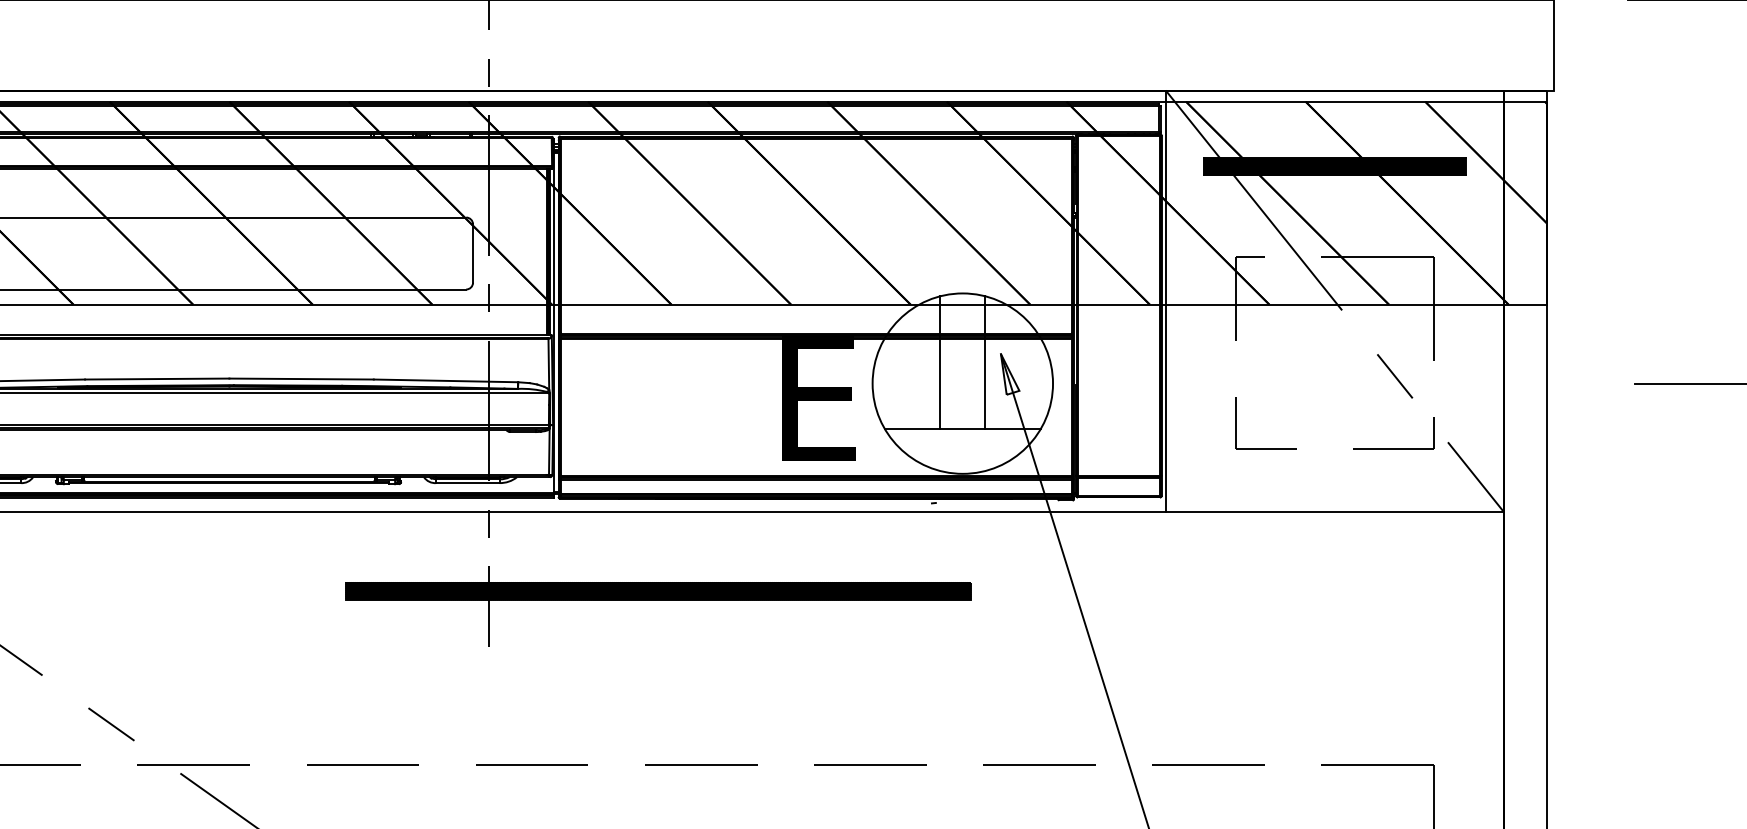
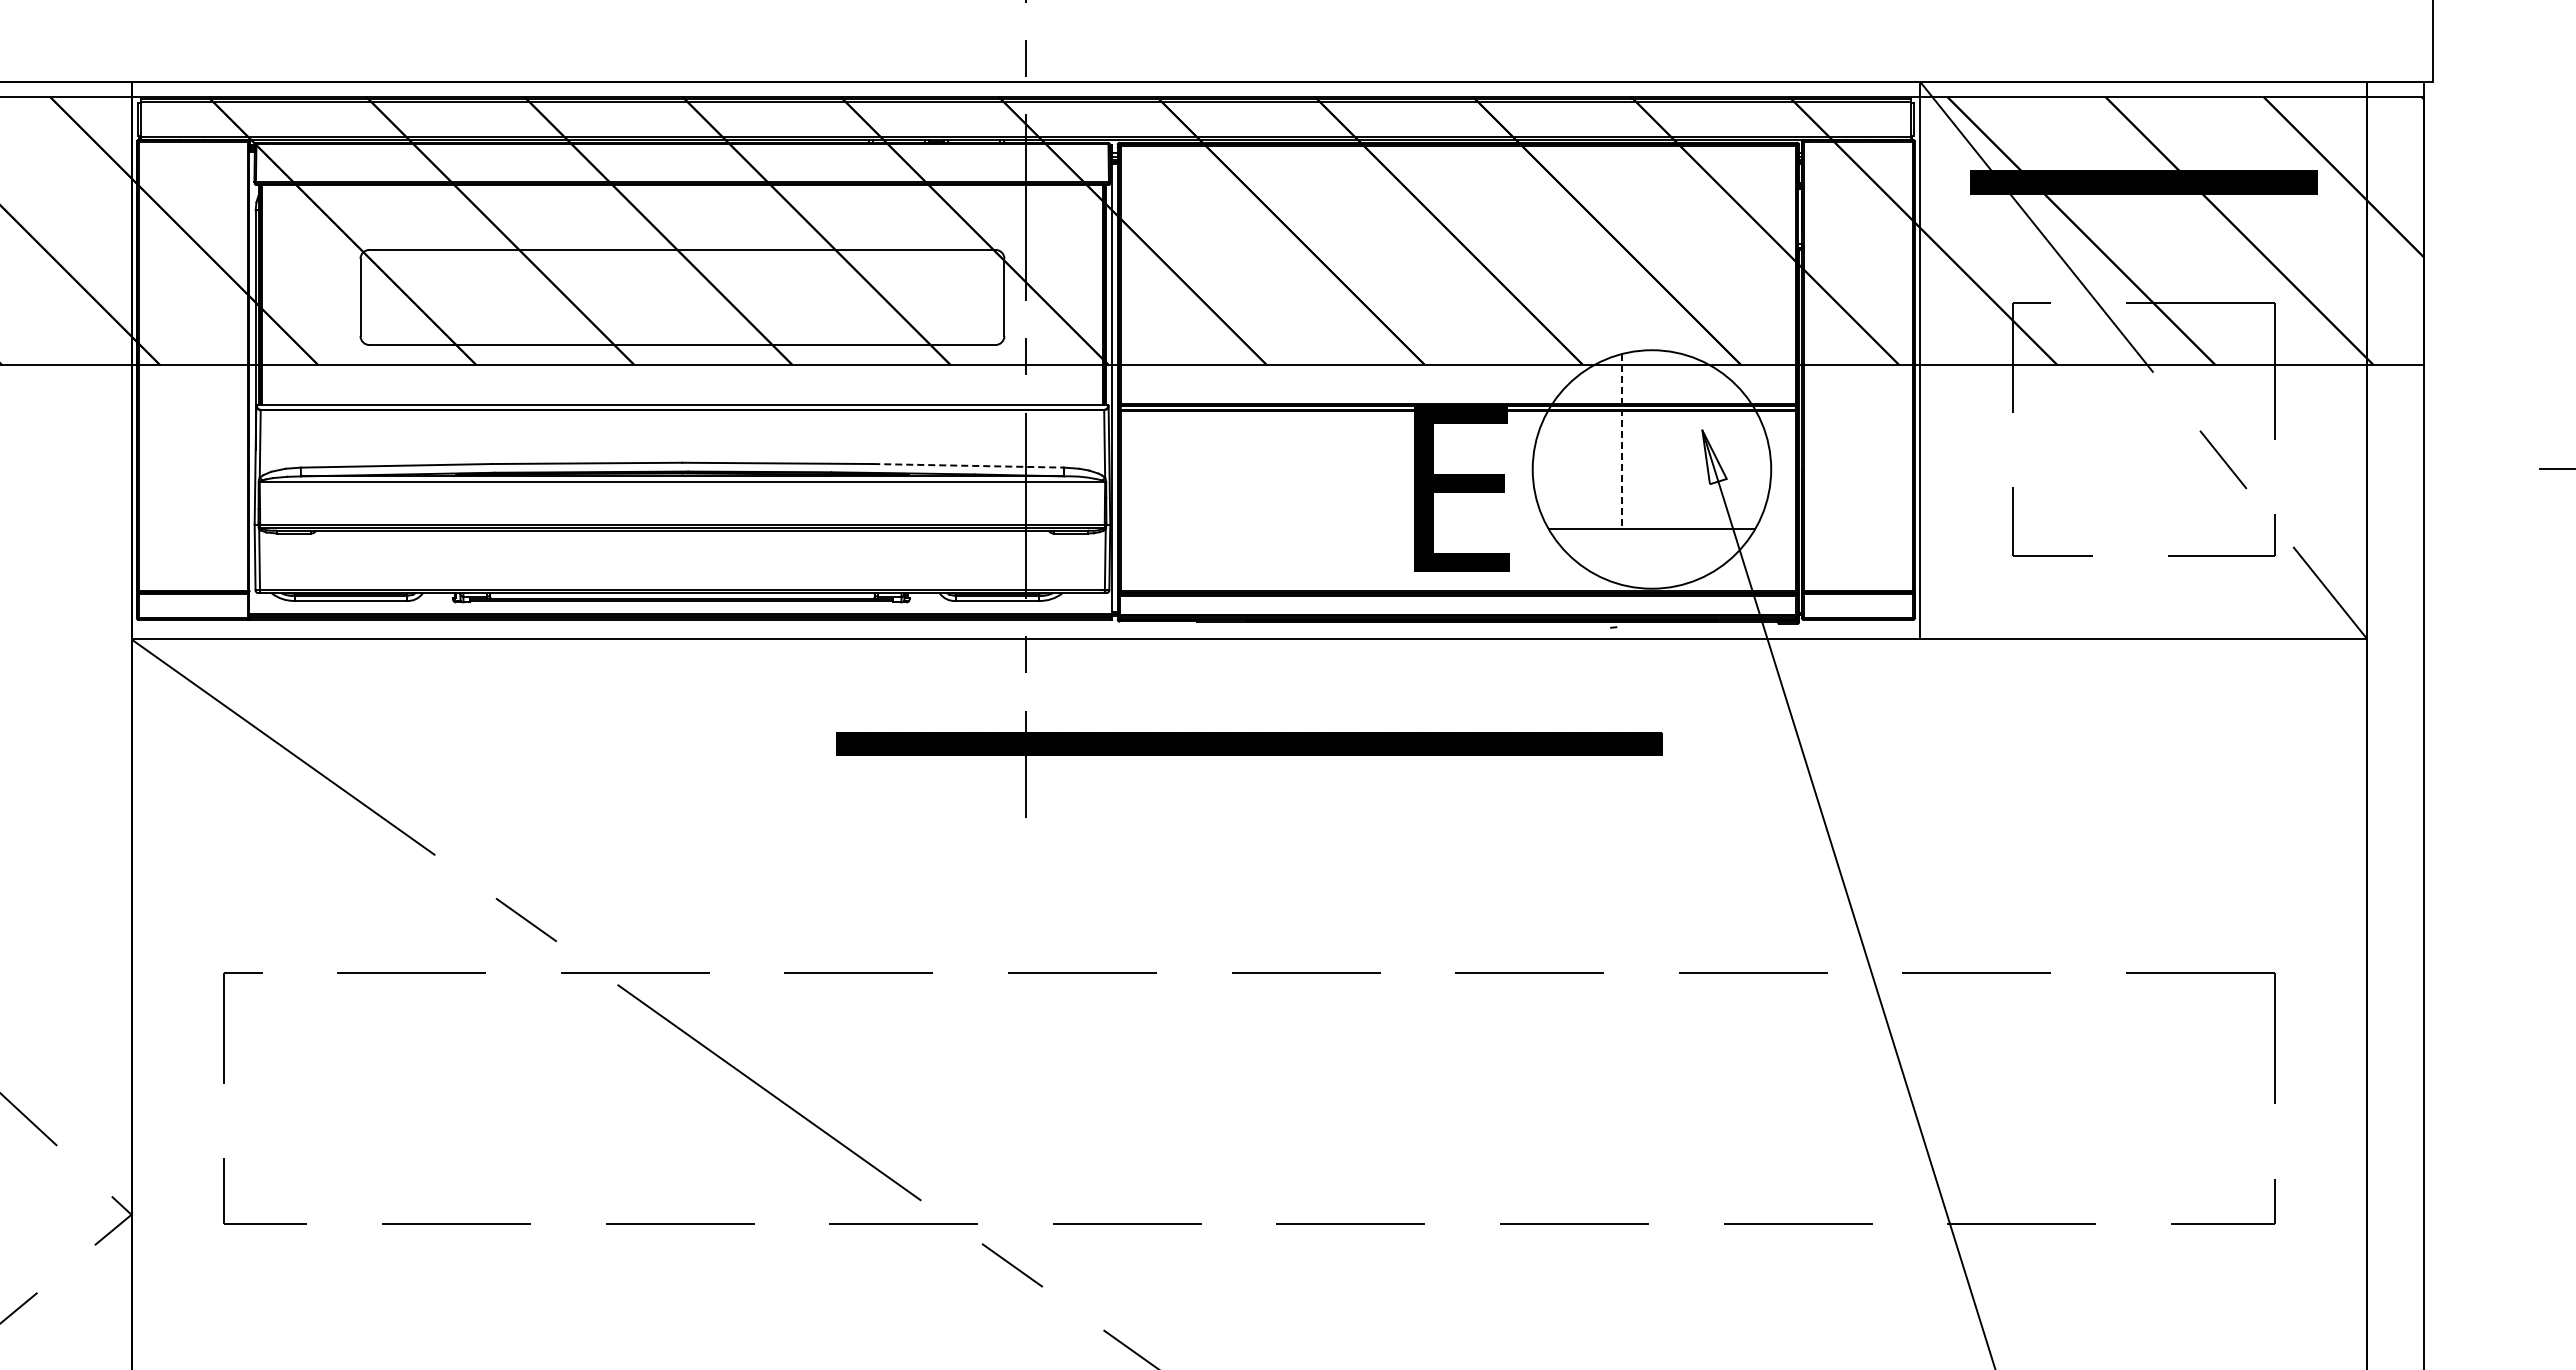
line: (940, 362) -> (1622, 441), solid -> dashed
line: (985, 362) -> (1681, 441), removed
line: (446, 380) -> (969, 465), solid -> dashed

